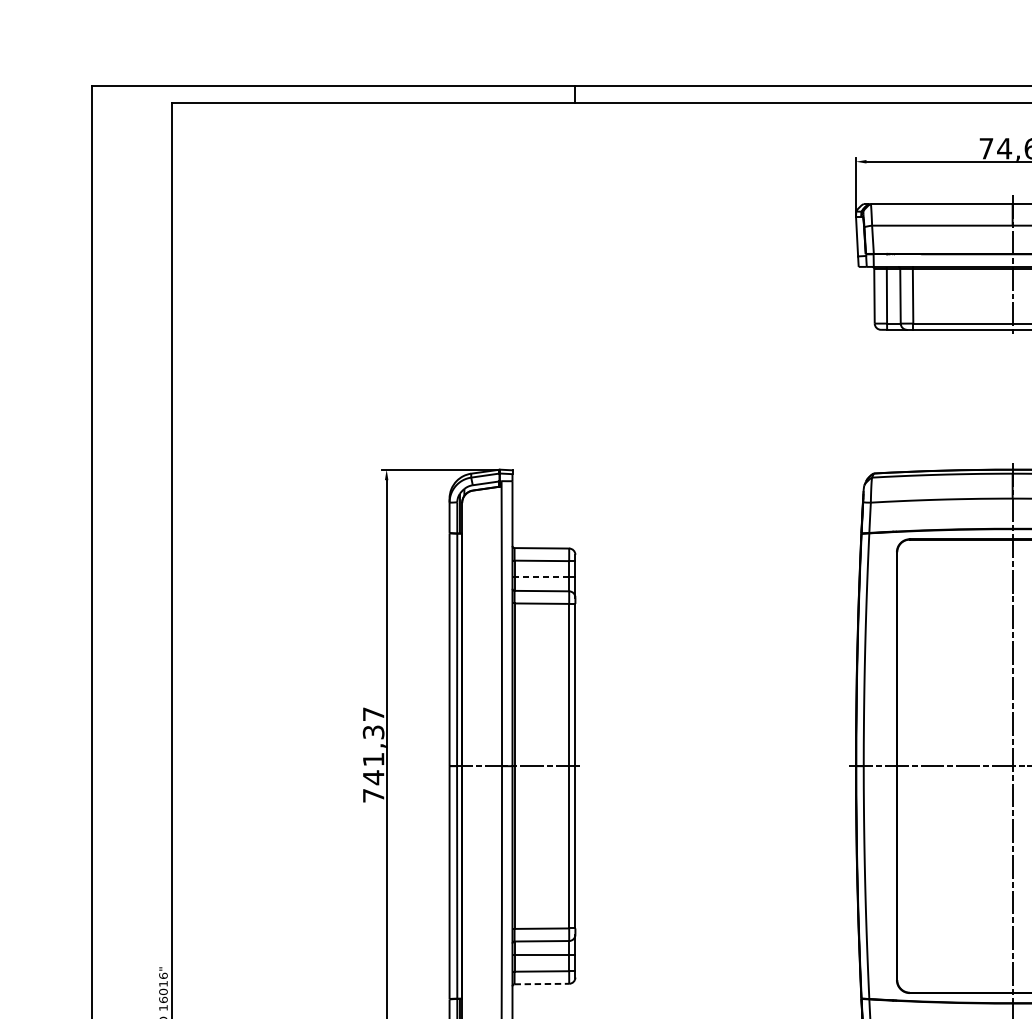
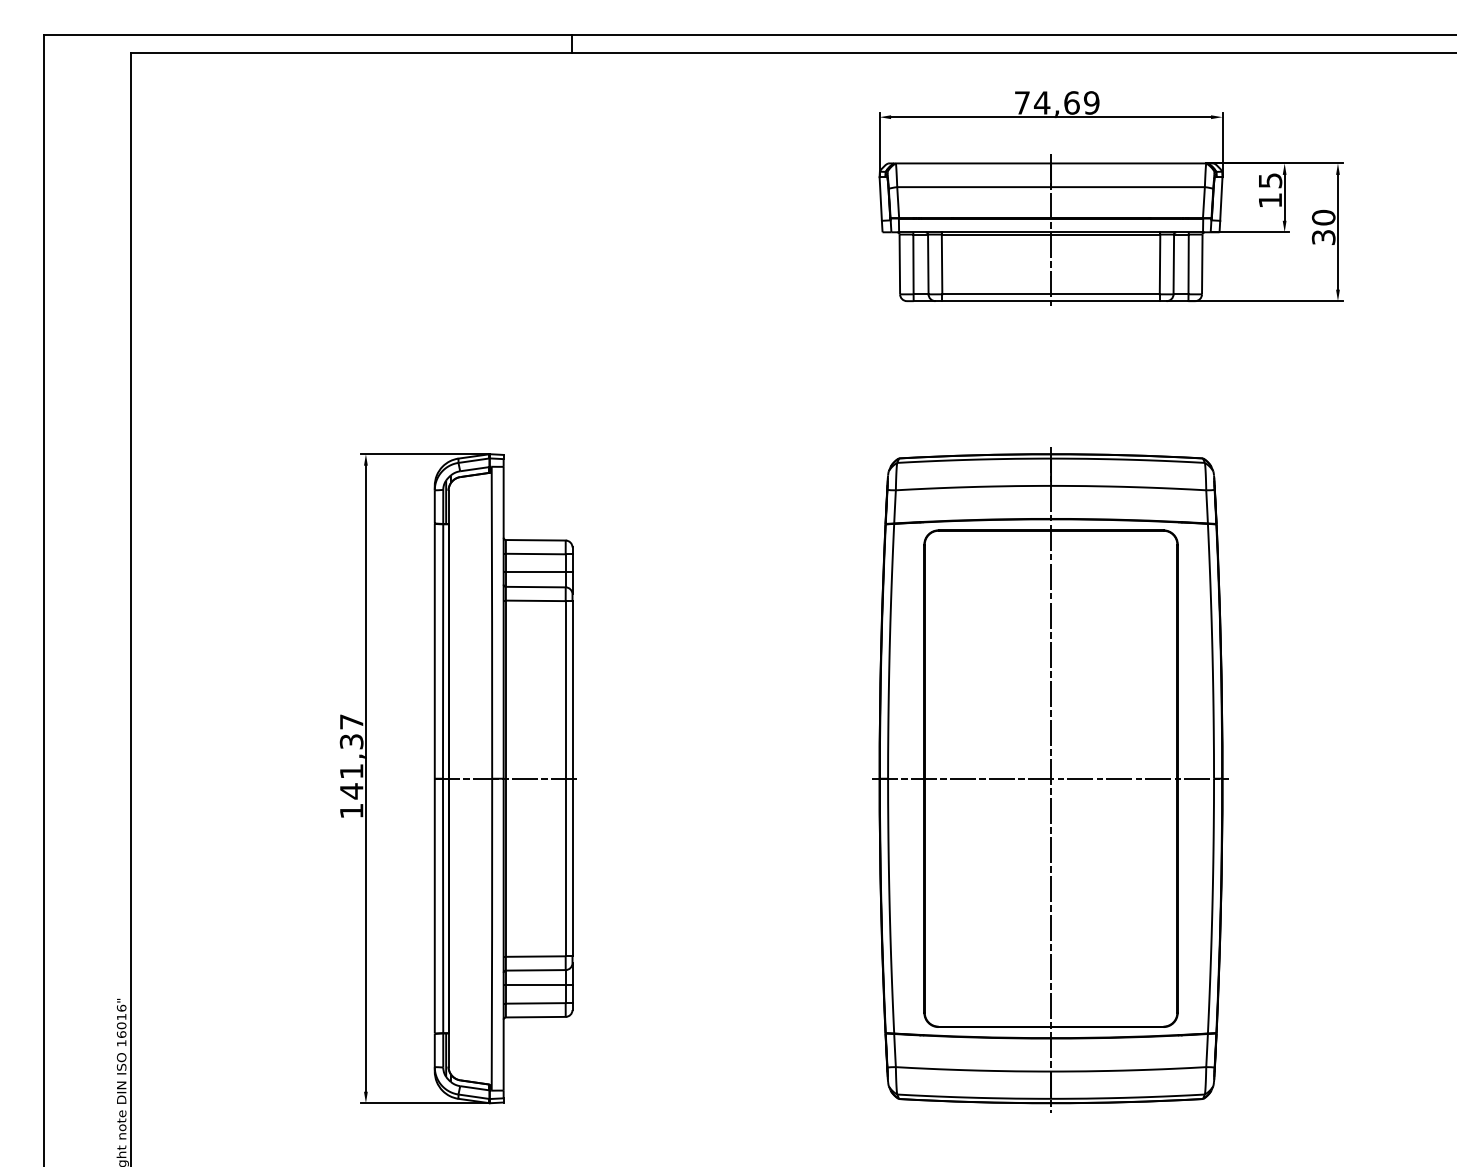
line: (541, 577) -> (535, 572), dashed -> solid
text: (373, 795) -> (351, 810), 741,37 -> 141,37
line: (541, 984) -> (535, 1017), dashed -> solid

